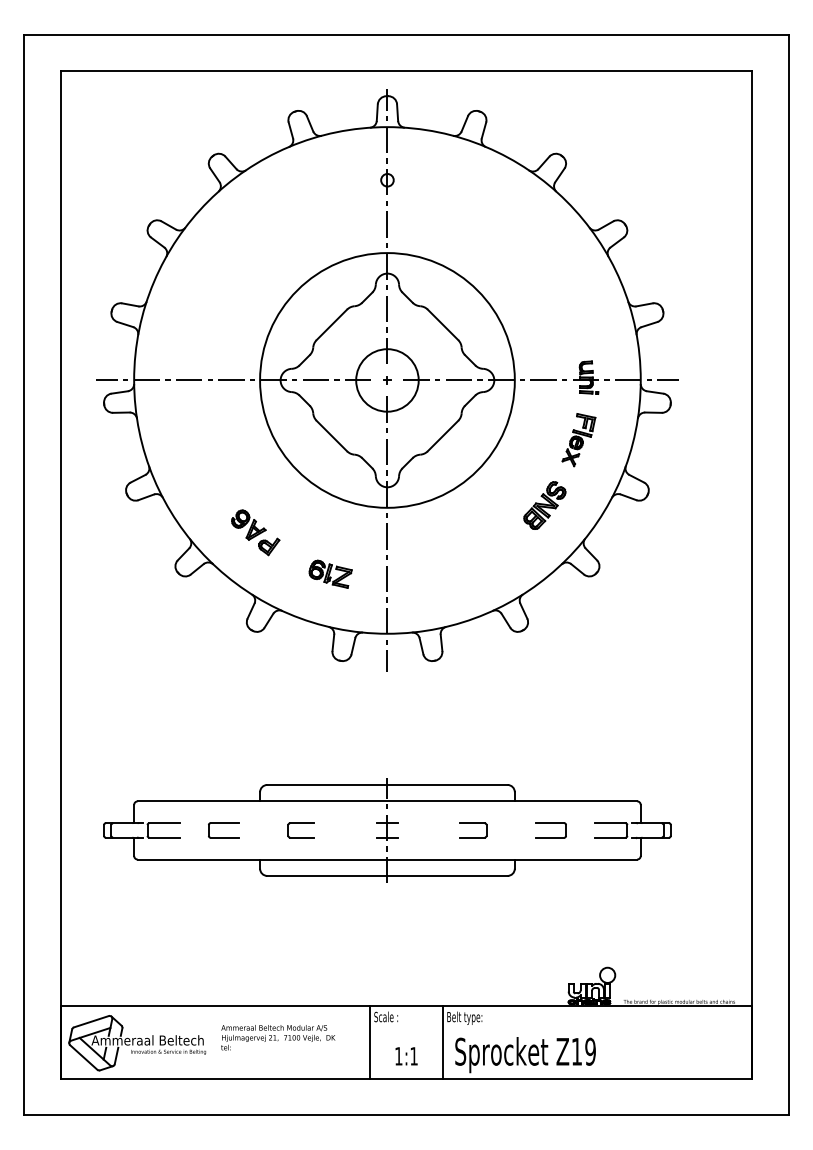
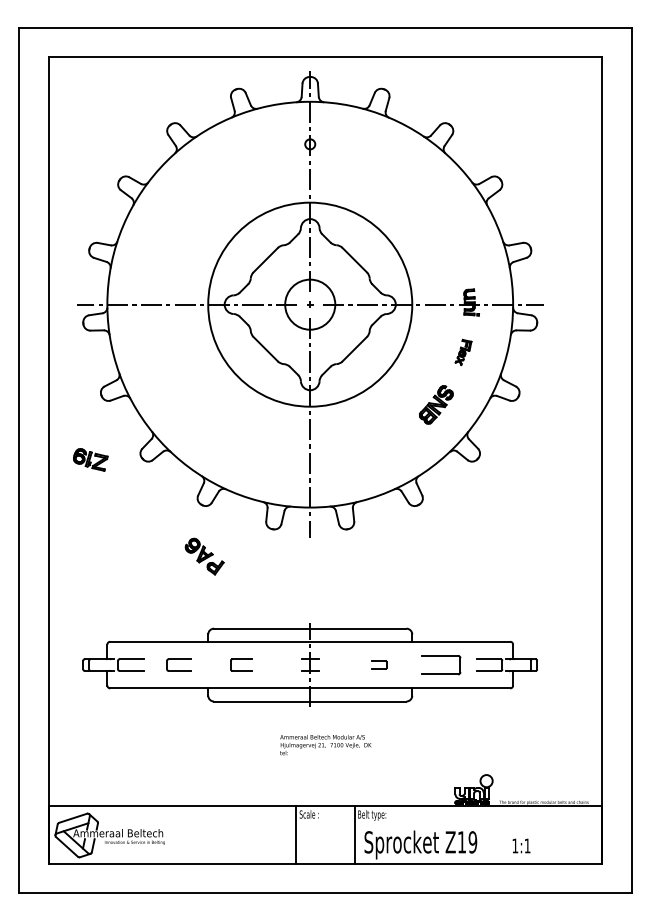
part: (578, 440) -> (463, 352), size x0.6
part: (255, 532) -> (204, 556), moved
part: (330, 573) -> (90, 459), moved
part: (473, 829) -> (379, 664), size x0.7
part: (551, 829) -> (441, 664), size x1.6
text: (277, 1038) -> (325, 745), moved
text: (406, 1055) -> (521, 845), moved

